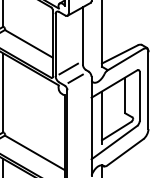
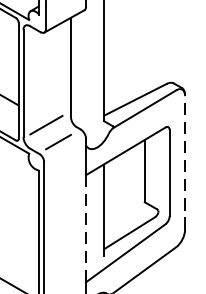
line: (148, 90) -> (185, 162), solid -> dashed
line: (91, 128) -> (85, 228), solid -> dashed

